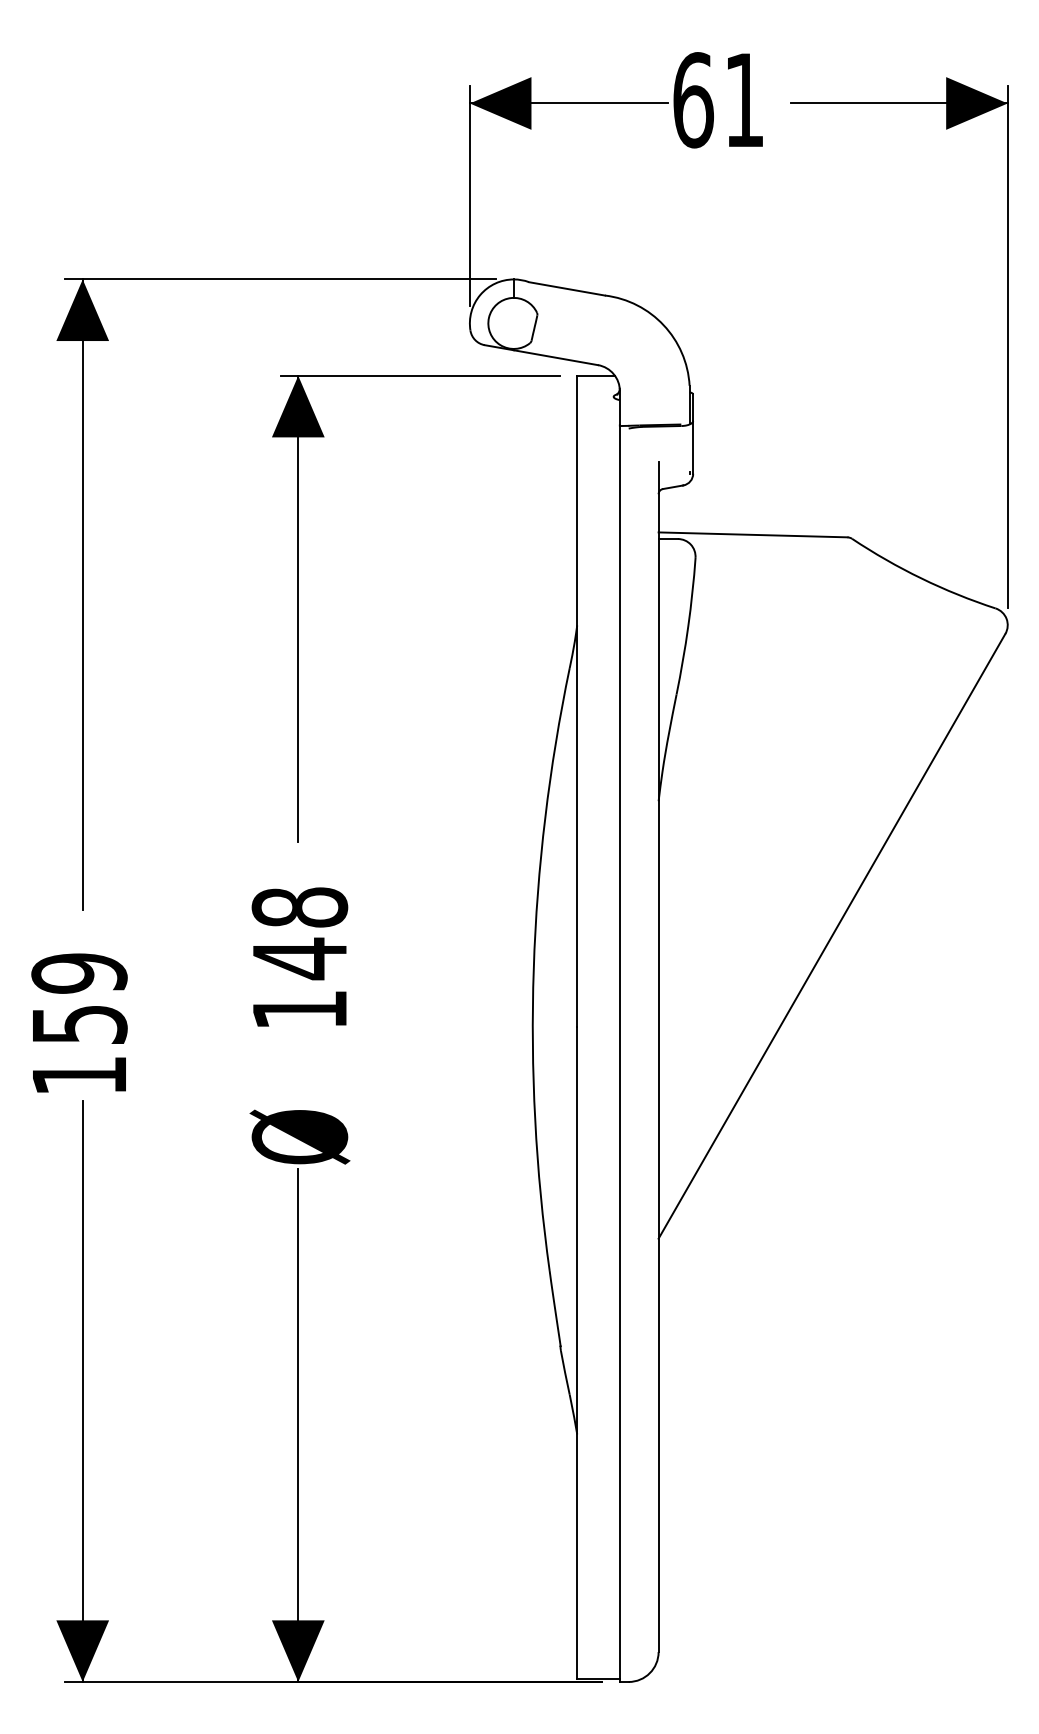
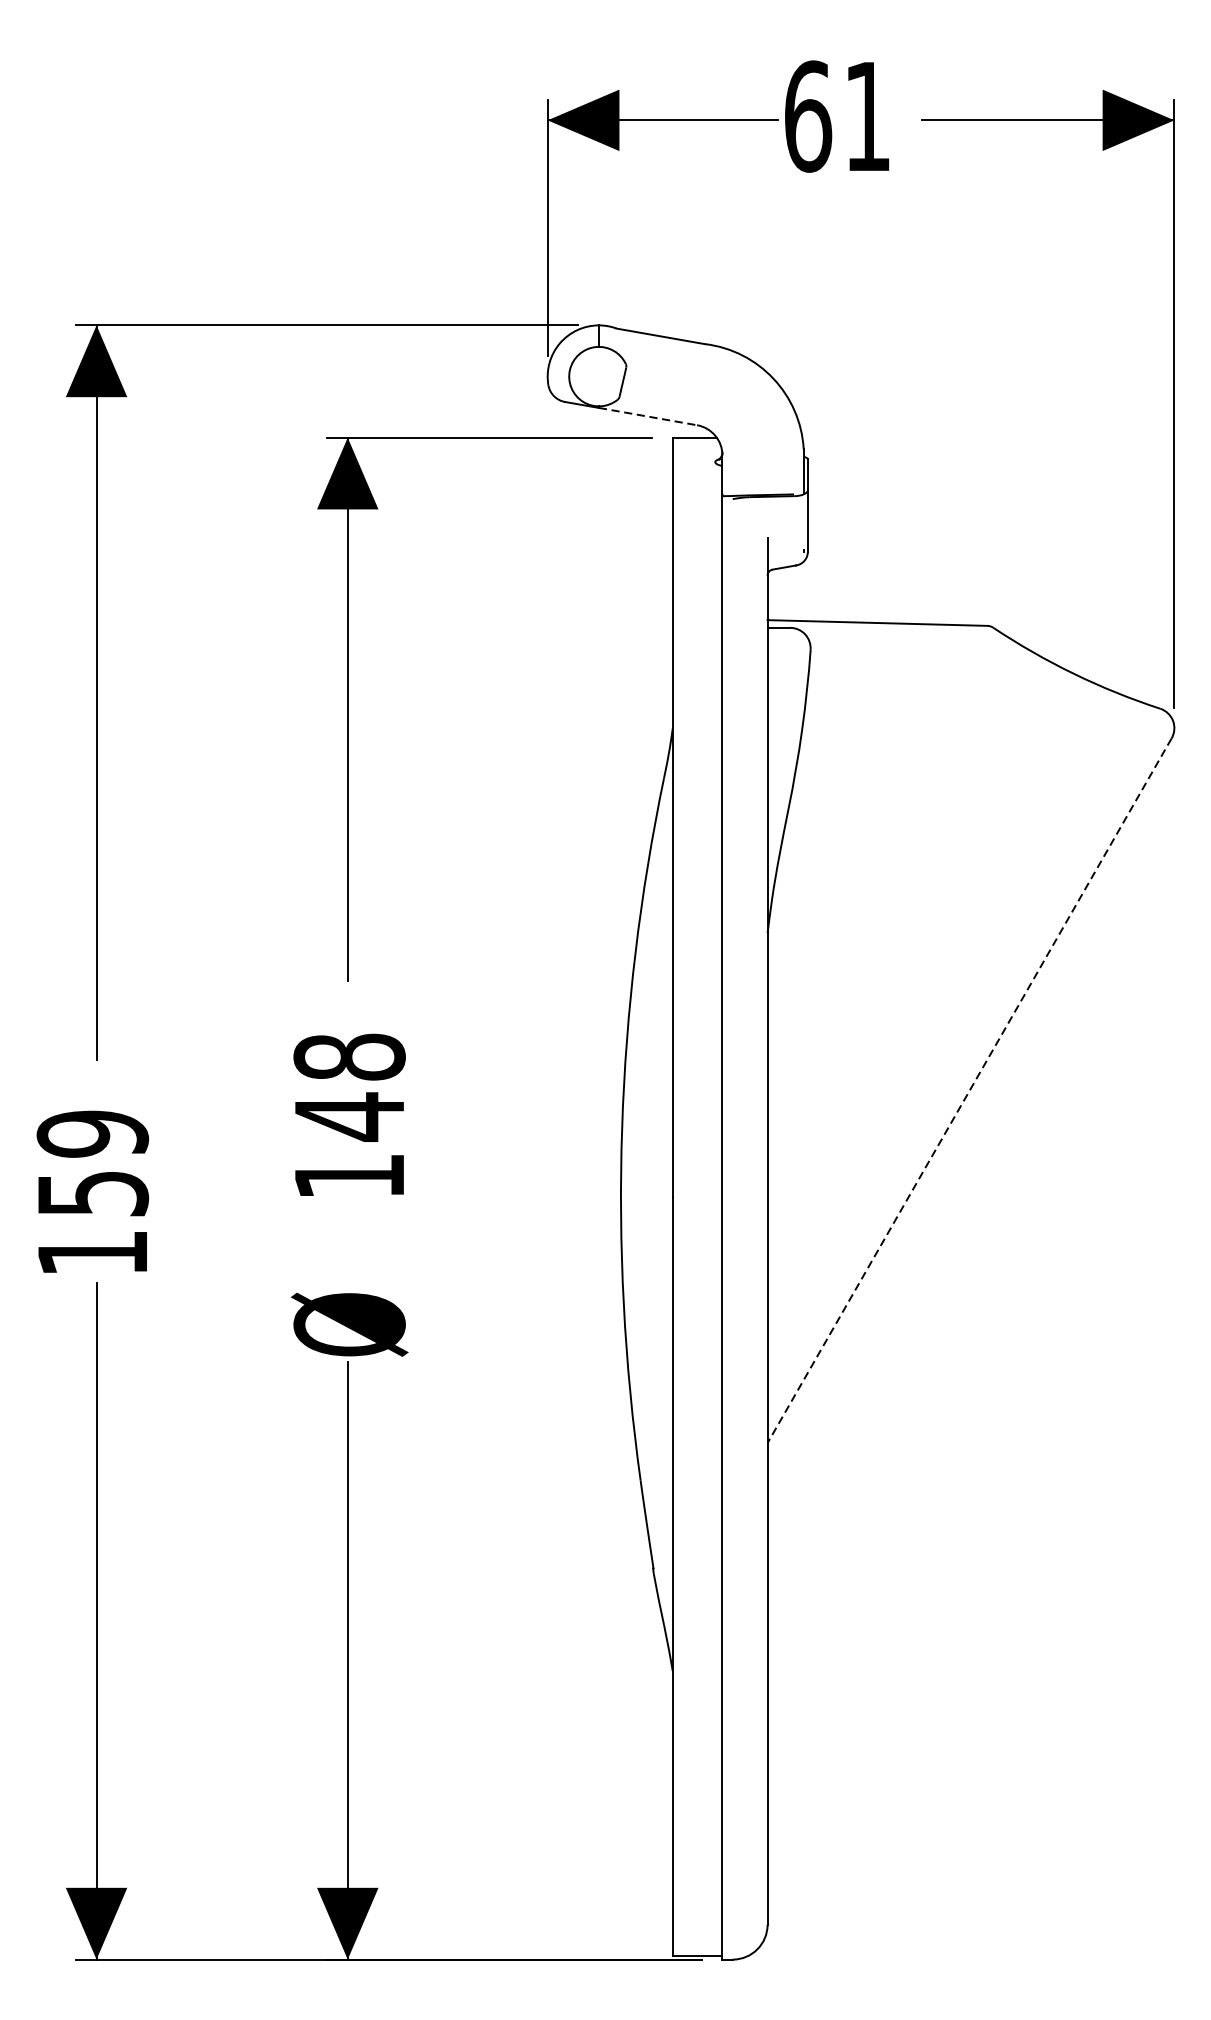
line: (555, 357) -> (647, 416), solid -> dashed
line: (831, 936) -> (969, 1090), solid -> dashed

